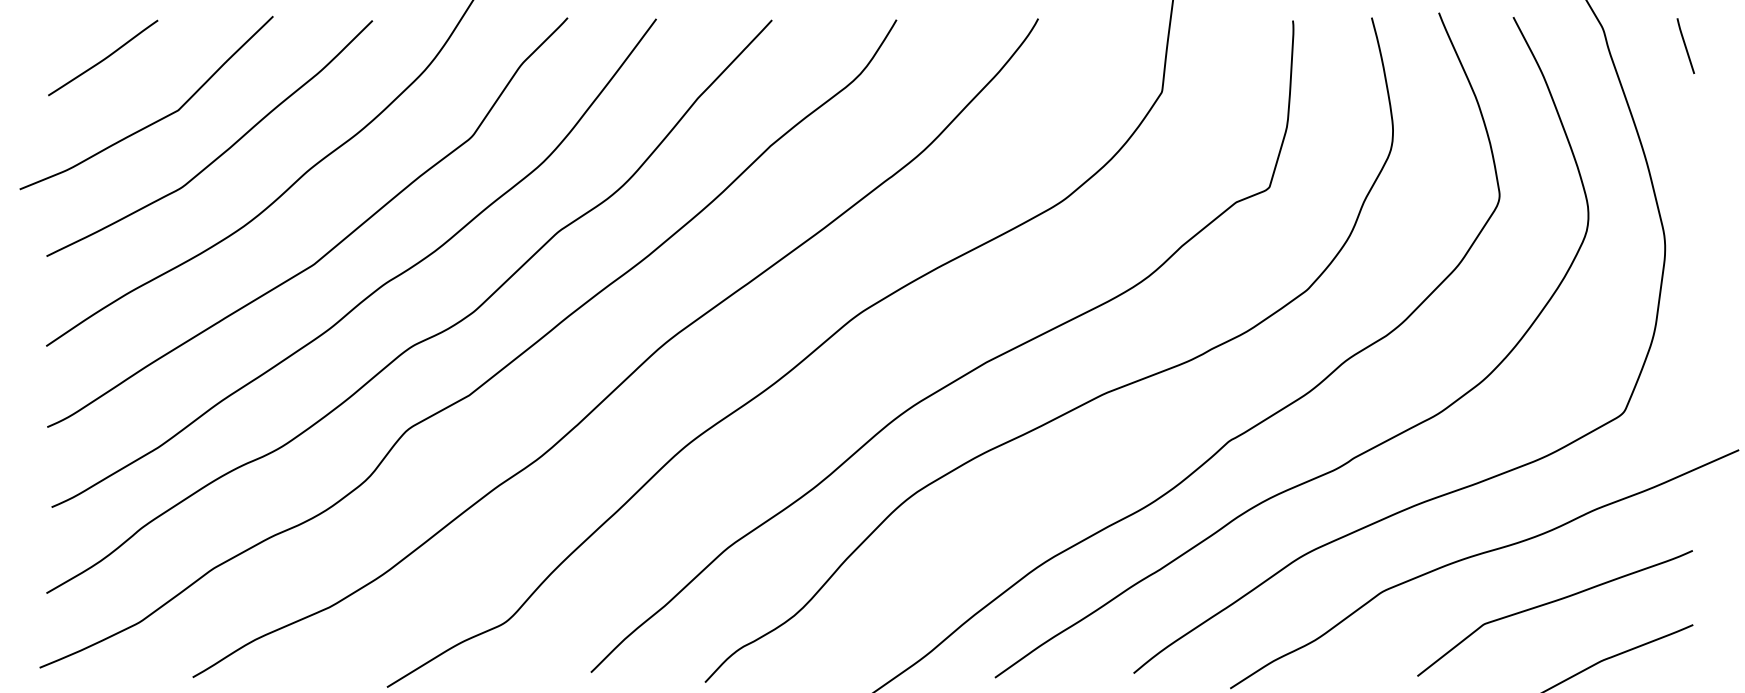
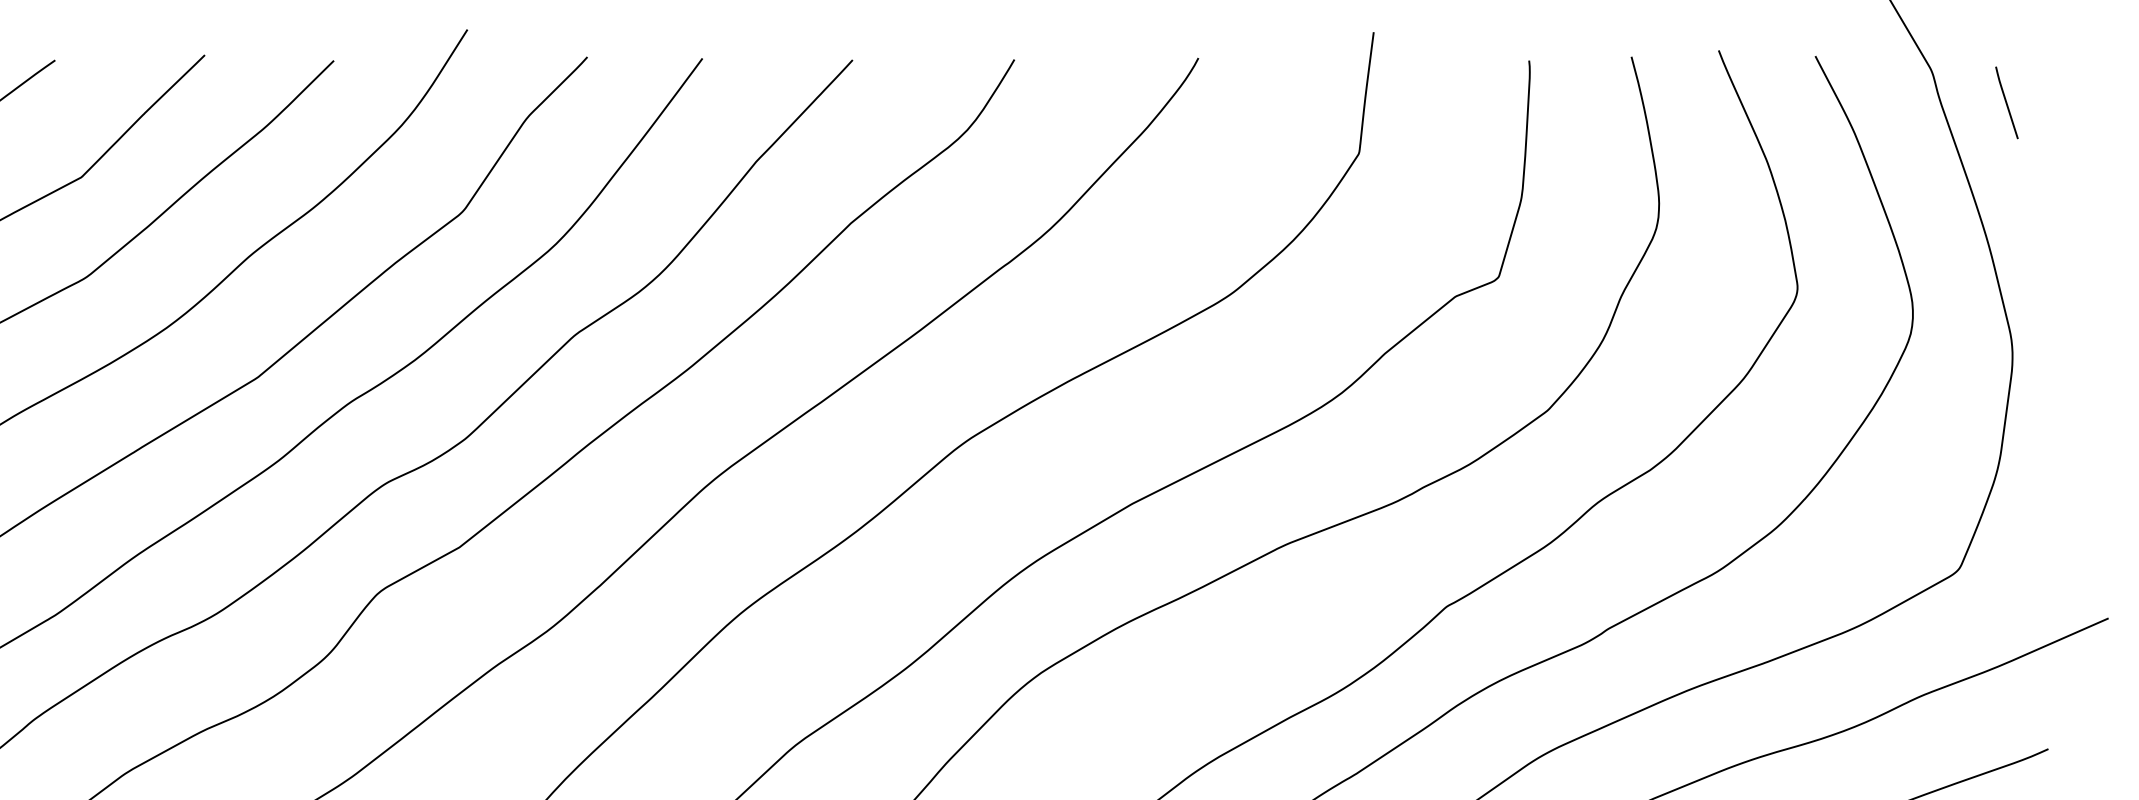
line: (1685, 45) -> (2006, 102), moved

